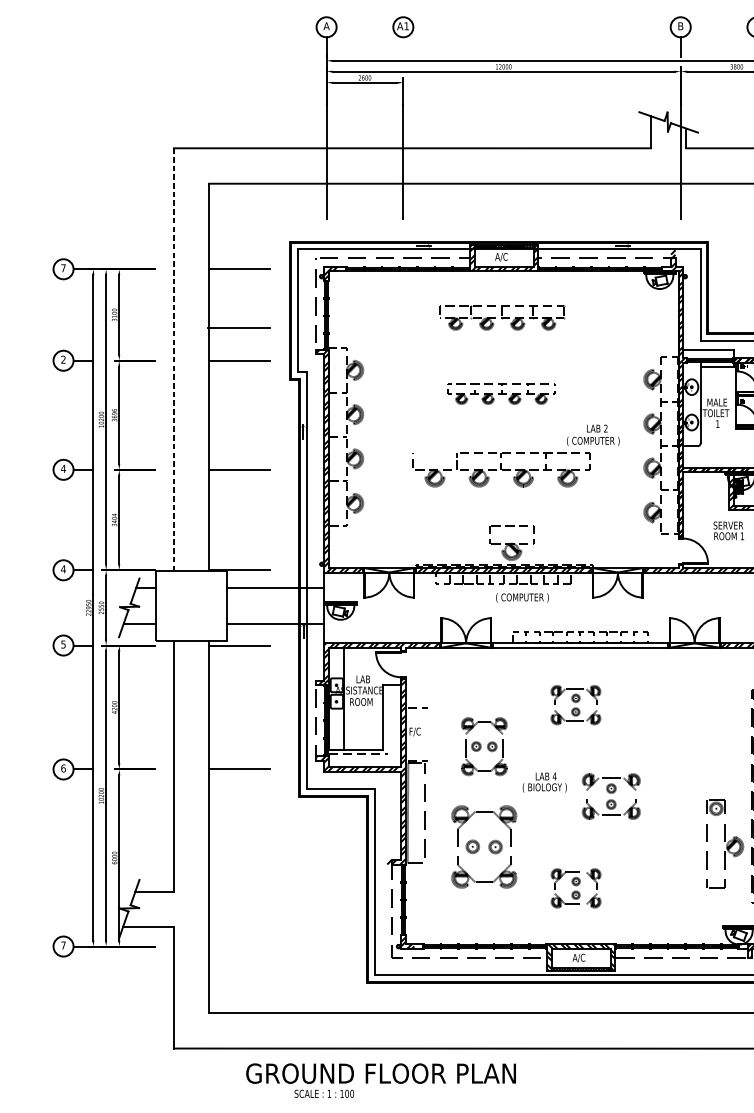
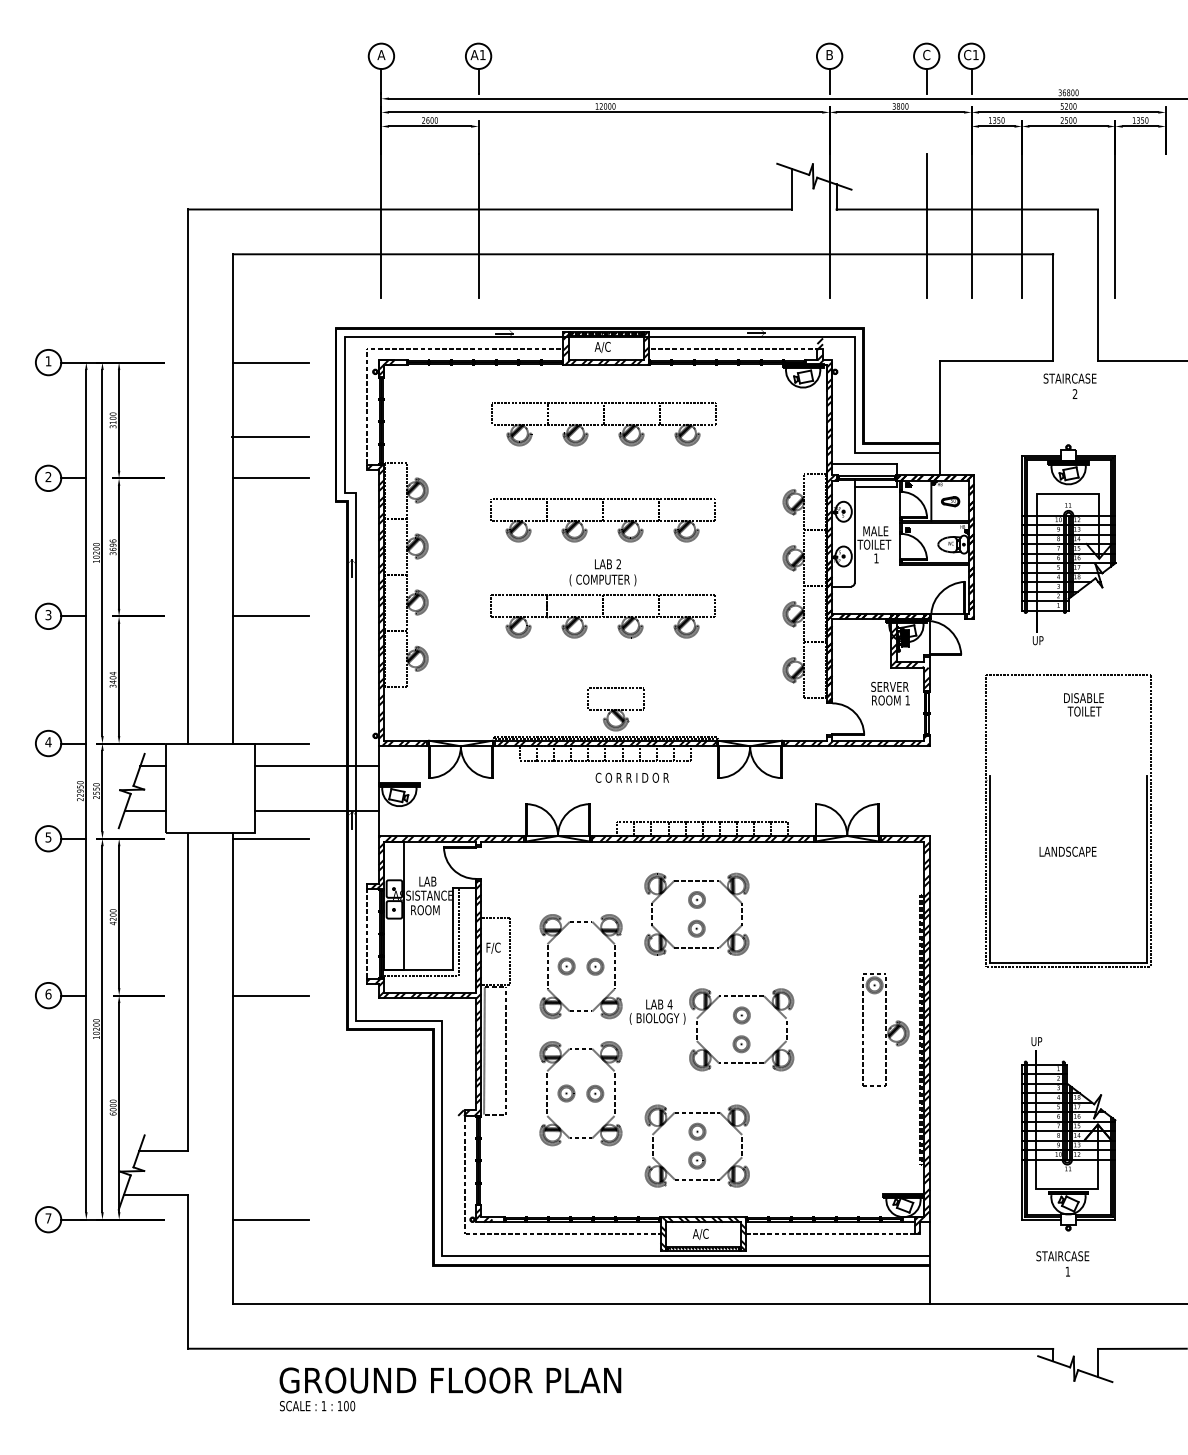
line: (403, 47) -> (478, 81), added
text: (63, 268) -> (48, 361), 7 -> 1
part: (502, 318) -> (603, 424), size x1.43
line: (174, 360) -> (188, 477), dashed -> solid
part: (501, 394) -> (602, 520), size x1.67
text: (592, 435) -> (602, 572), moved
line: (434, 452) -> (518, 594), added
text: (63, 469) -> (48, 615), 4 -> 3
text: (524, 597) -> (631, 778), ( COMPUTER ) -> C O R R I D O R
hatch: (578, 645) -> (700, 838), added
part: (575, 704) -> (696, 913), size x1.67
line: (387, 719) -> (458, 932), added
line: (427, 734) -> (509, 951), added
part: (483, 746) -> (580, 966), size x1.43
part: (611, 796) -> (741, 1029), size x1.43
part: (724, 843) -> (885, 1029), moved
part: (575, 887) -> (696, 1145), size x1.67
line: (238, 946) -> (270, 1219), added
text: (324, 1094) -> (317, 1406), moved

